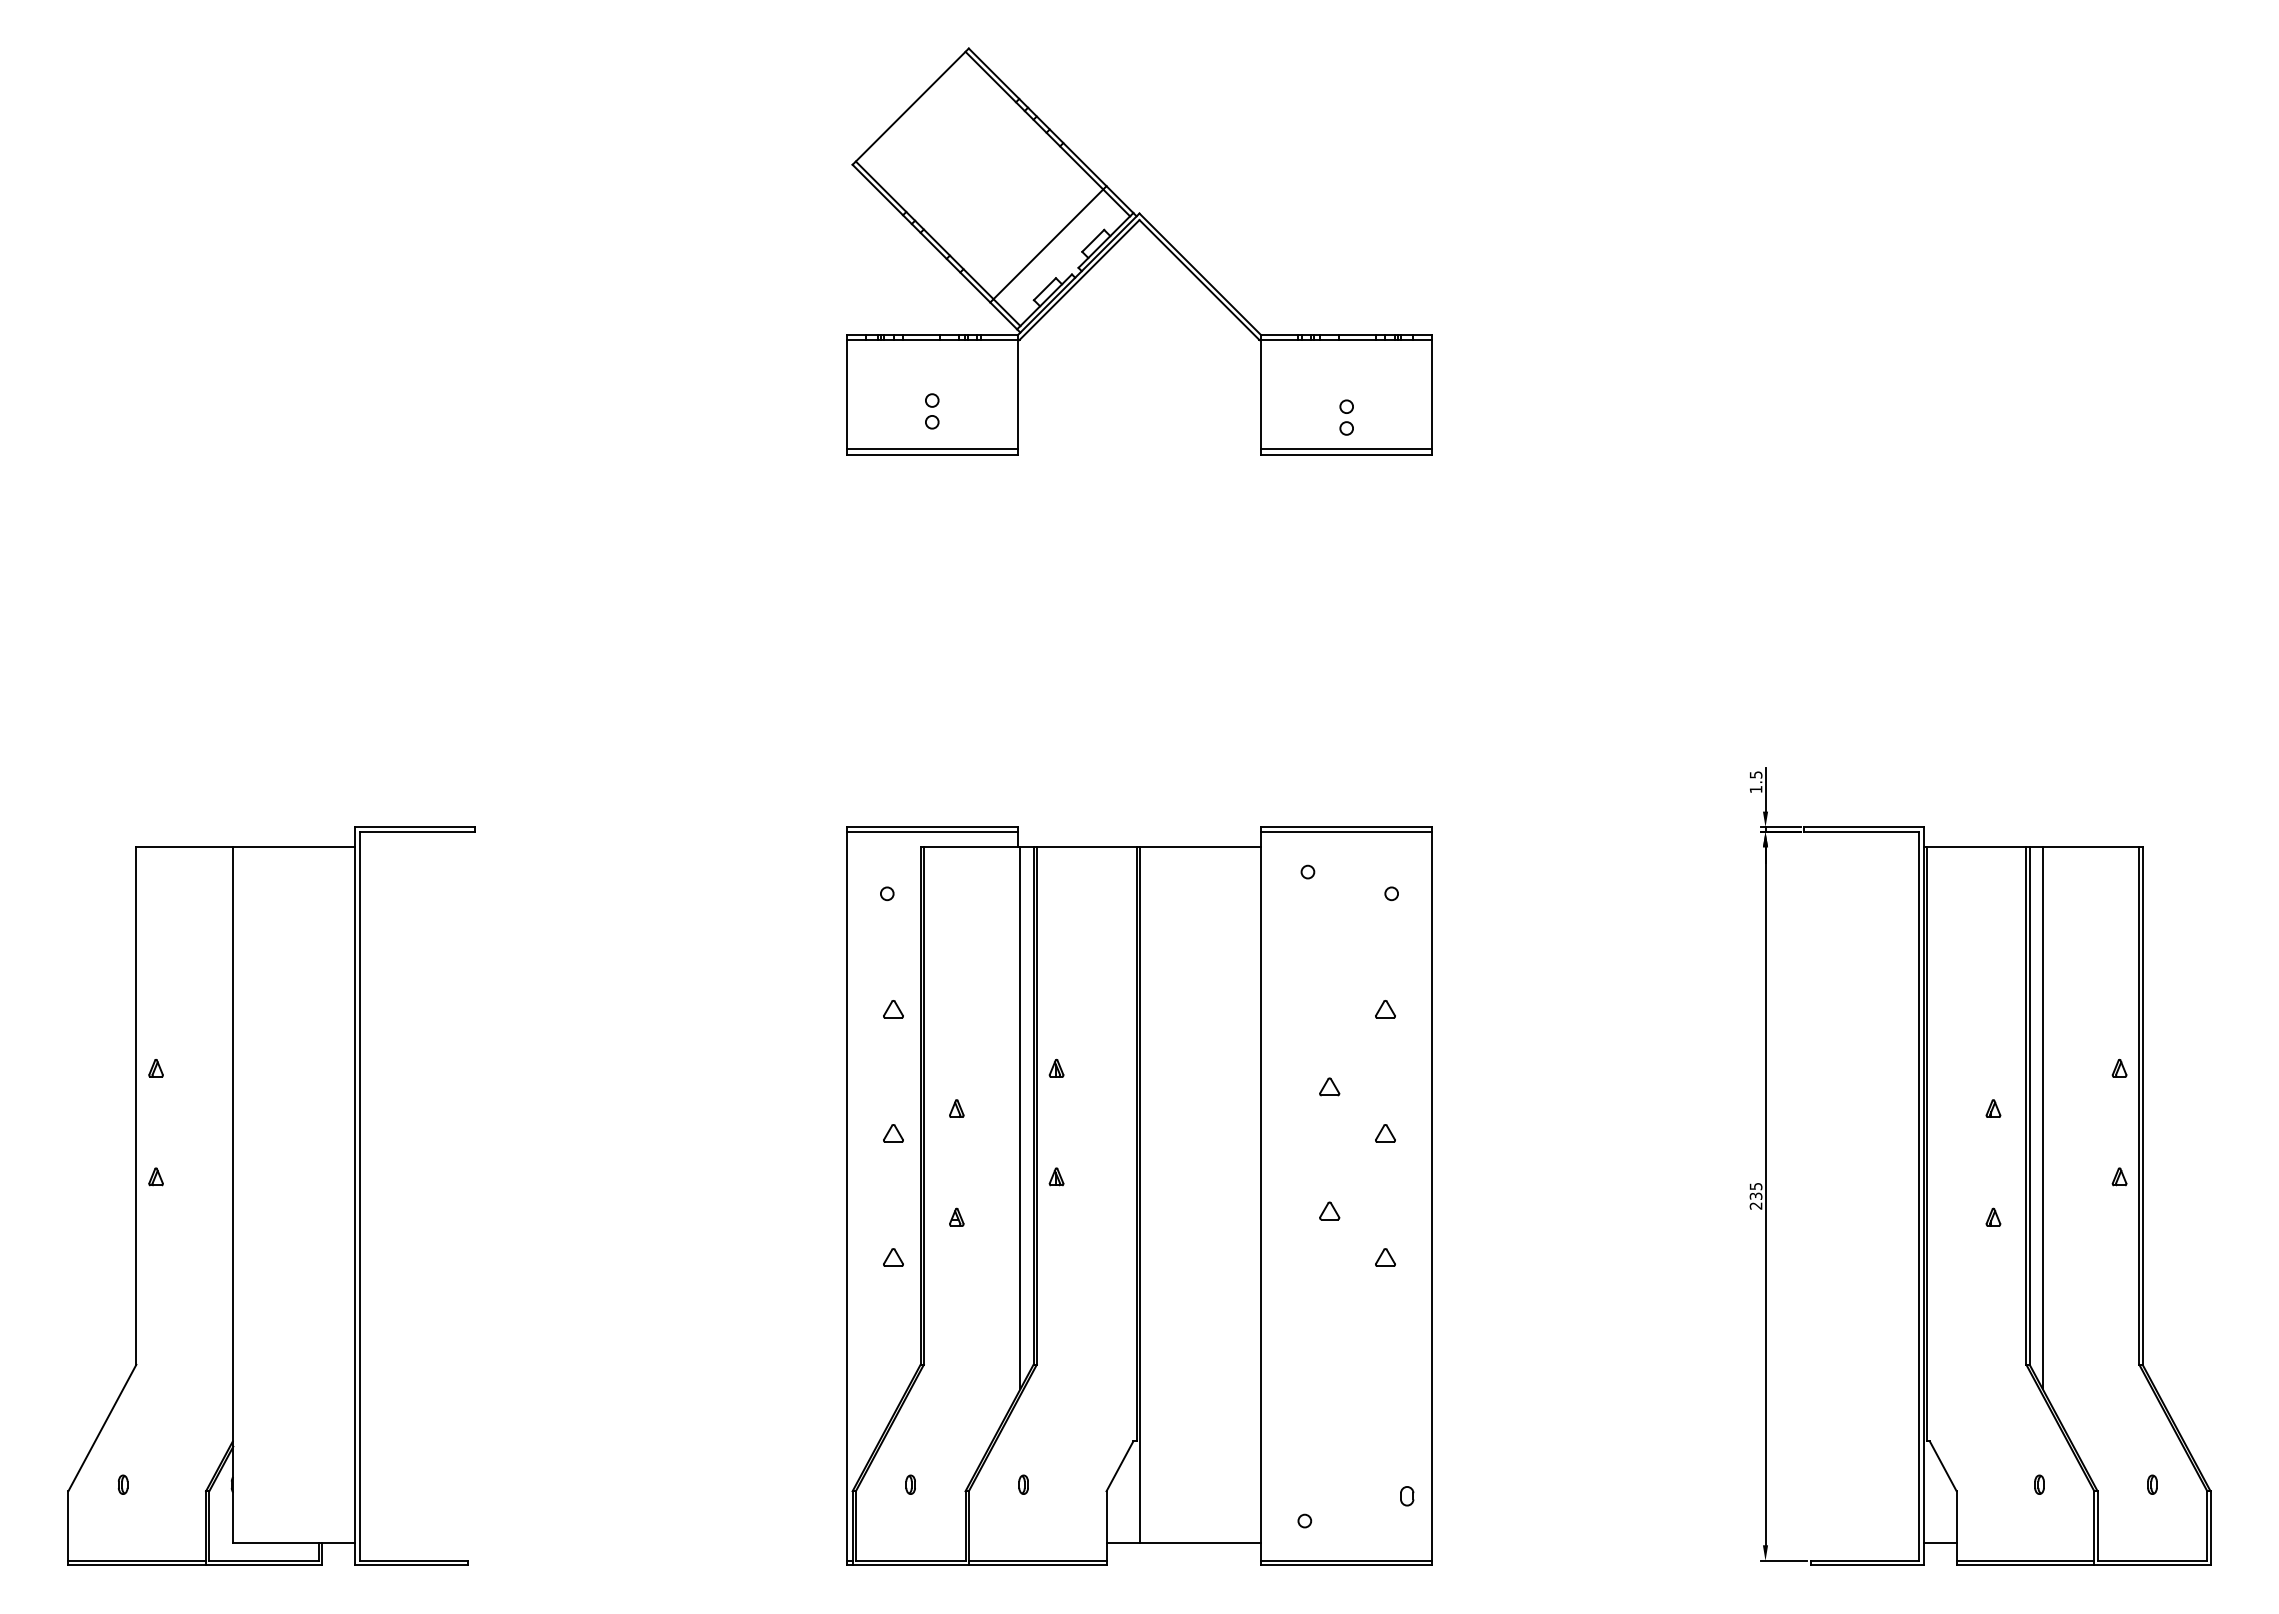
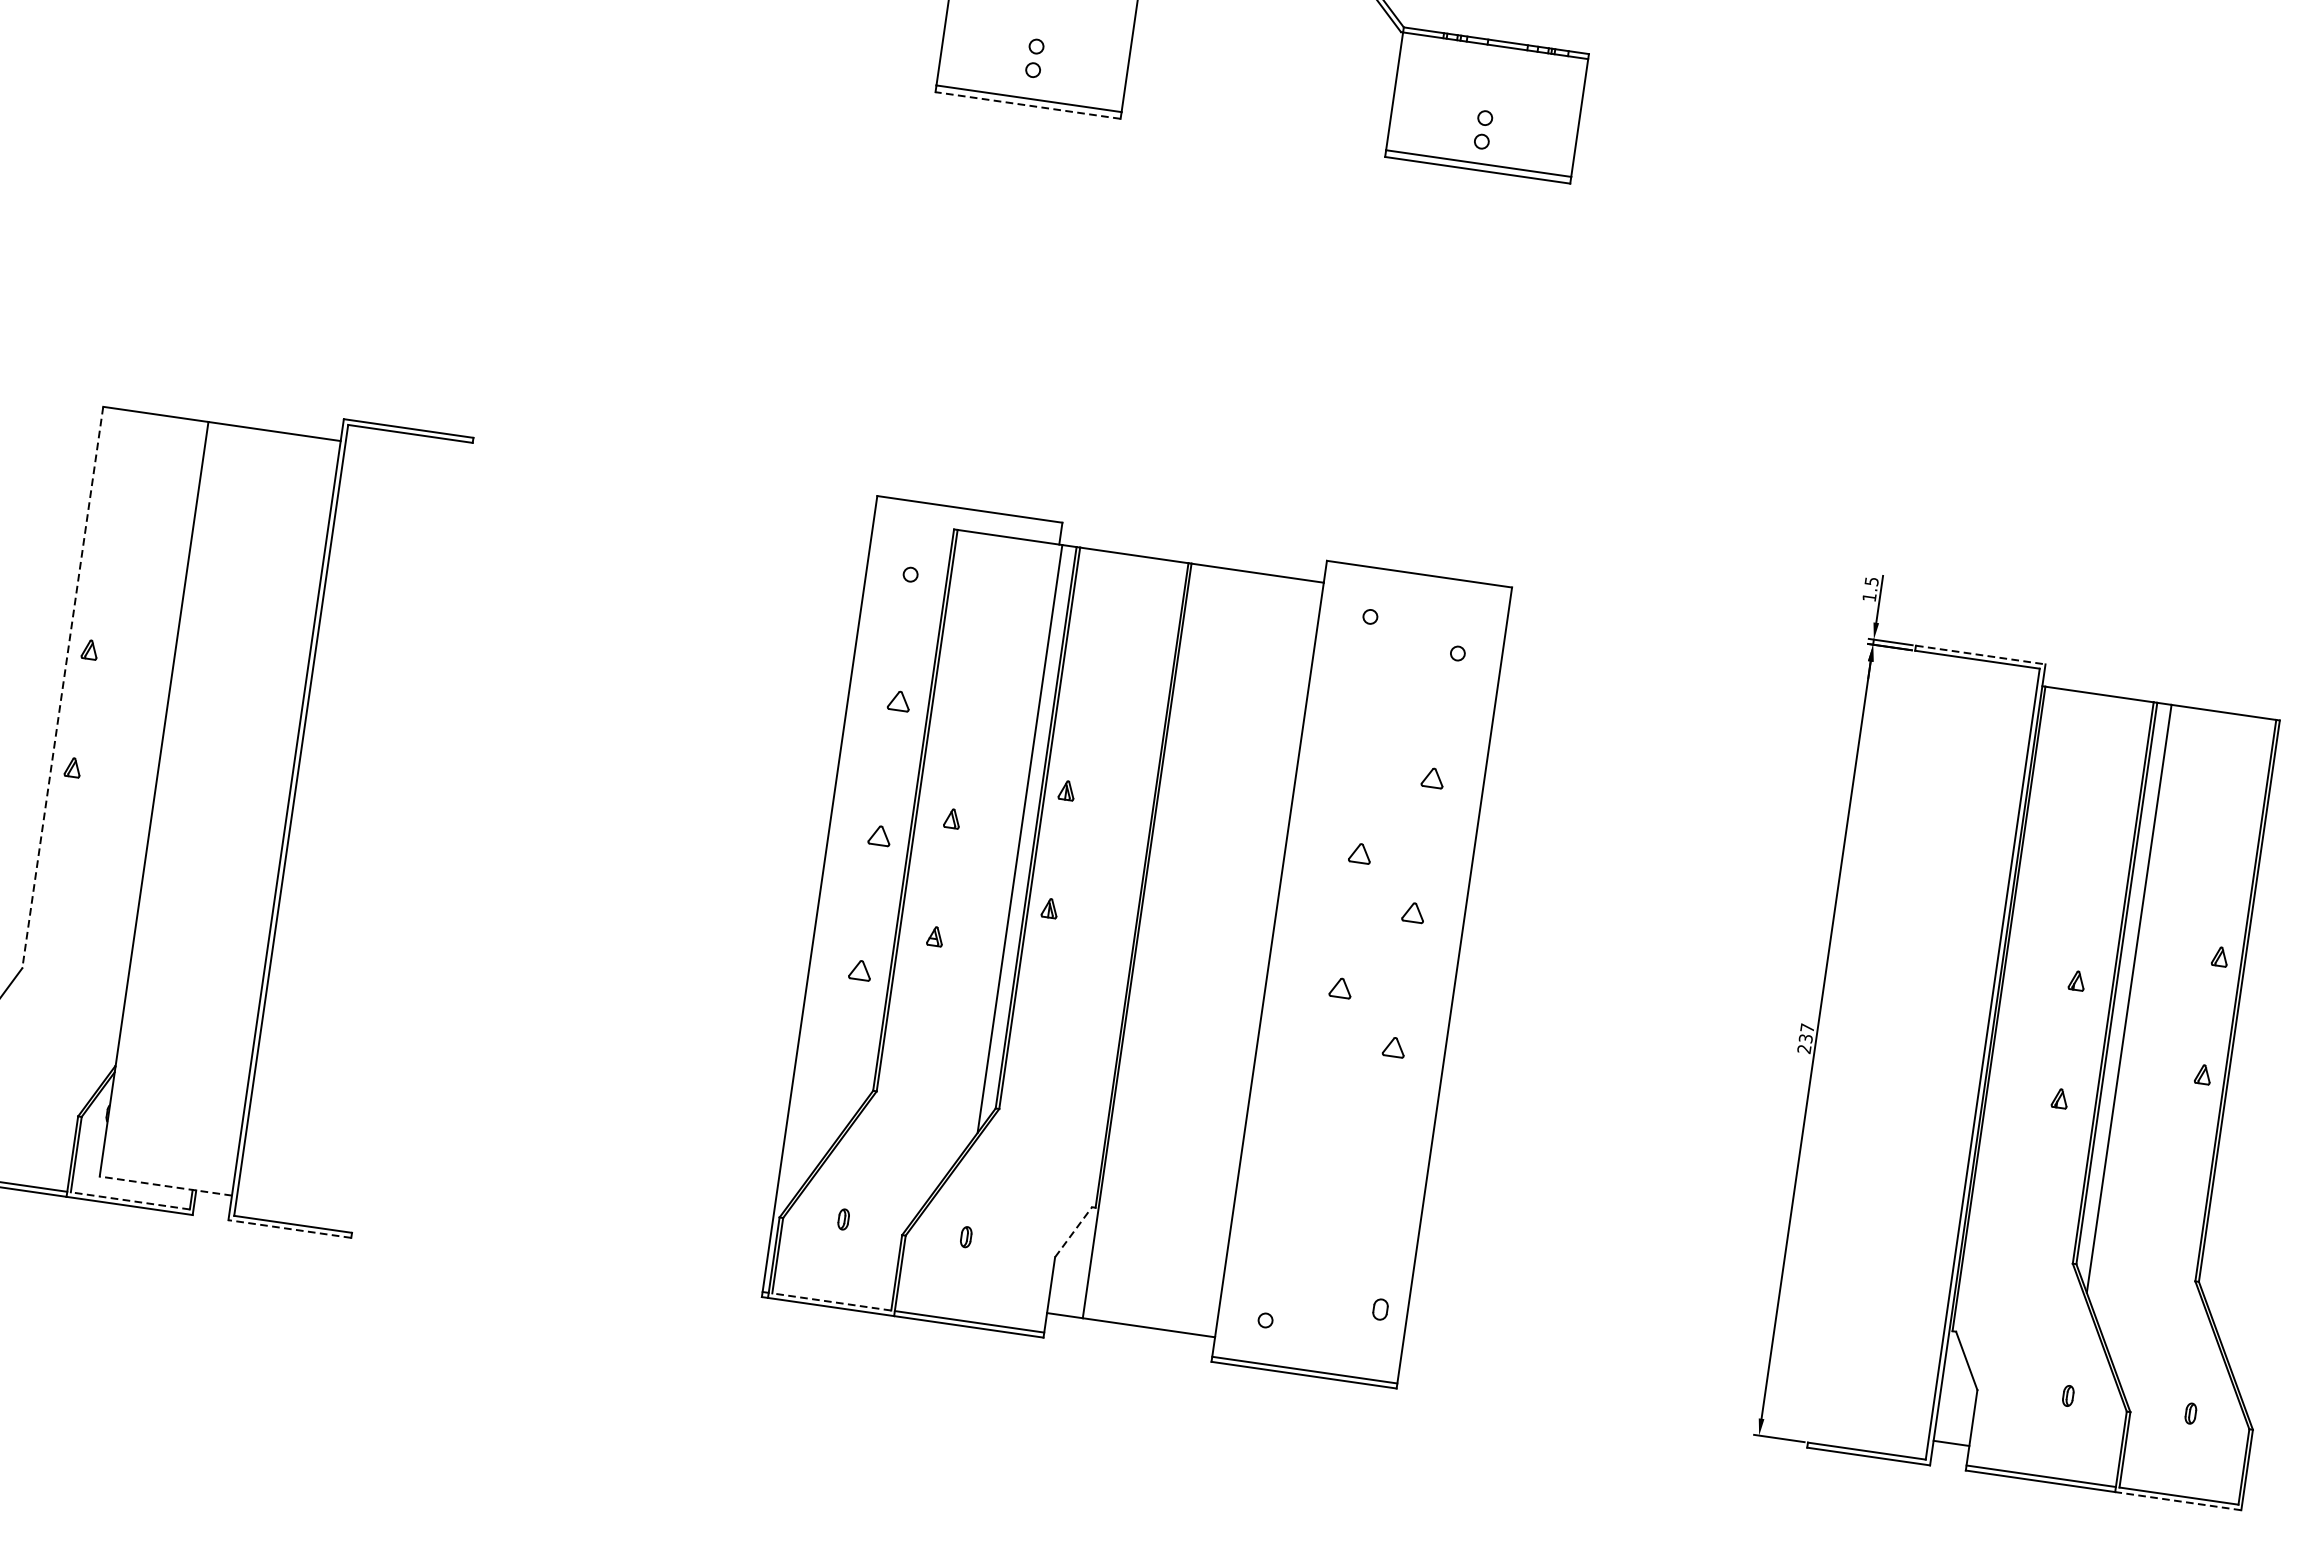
line: (931, 454) -> (1027, 105), solid -> dashed
line: (1864, 827) -> (1981, 655), solid -> dashed
line: (931, 831) -> (968, 514), removed
line: (1346, 831) -> (1418, 578), removed
line: (136, 1106) -> (62, 688), solid -> dashed
text: (1755, 1186) -> (1806, 1027), 235 -> 237
line: (1120, 1465) -> (1074, 1231), solid -> dashed
line: (294, 1542) -> (166, 1185), solid -> dashed
line: (264, 1560) -> (130, 1200), solid -> dashed
line: (910, 1560) -> (831, 1301), solid -> dashed
line: (411, 1565) -> (289, 1229), solid -> dashed
line: (2151, 1565) -> (2177, 1501), solid -> dashed

